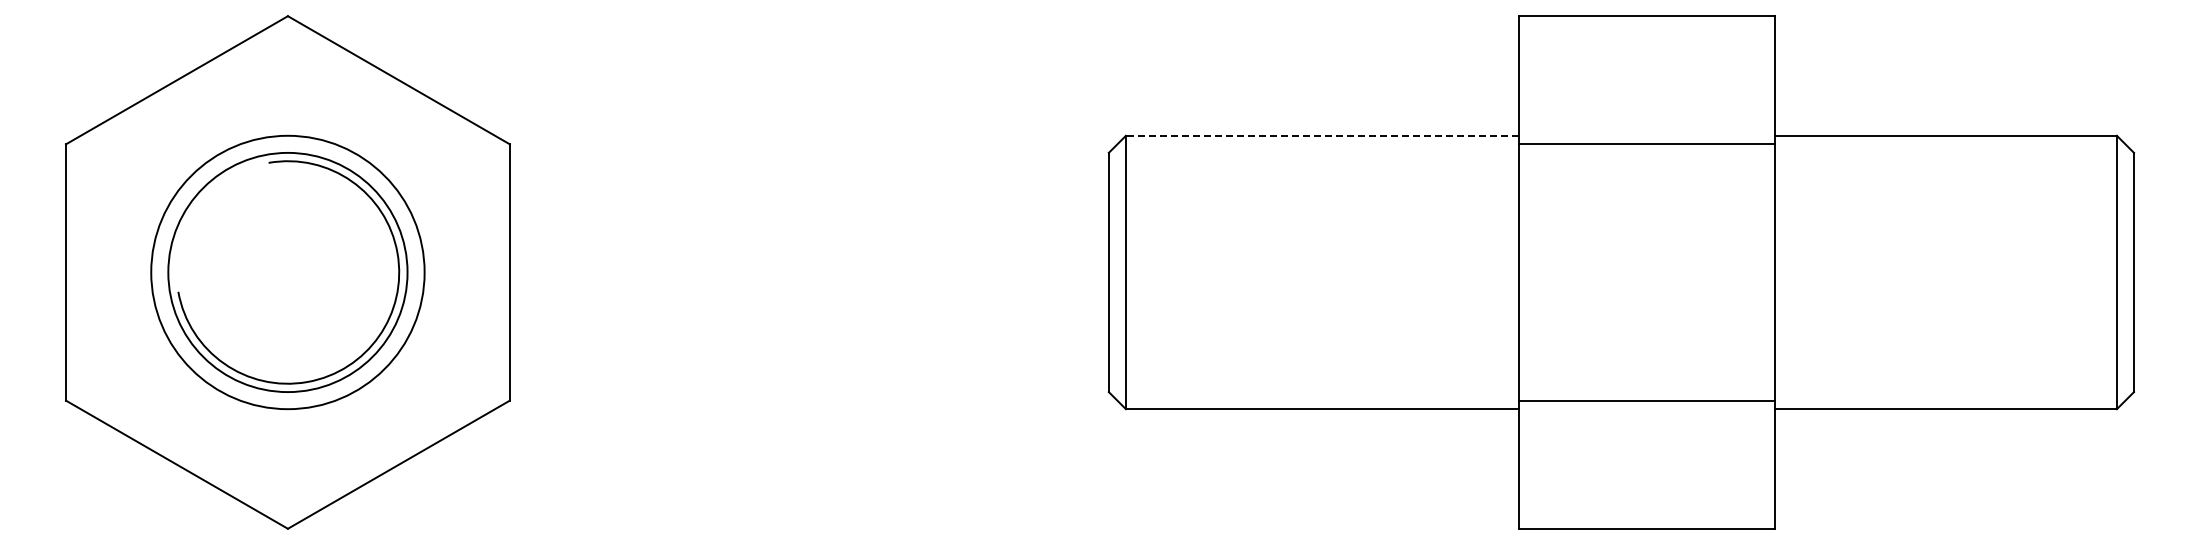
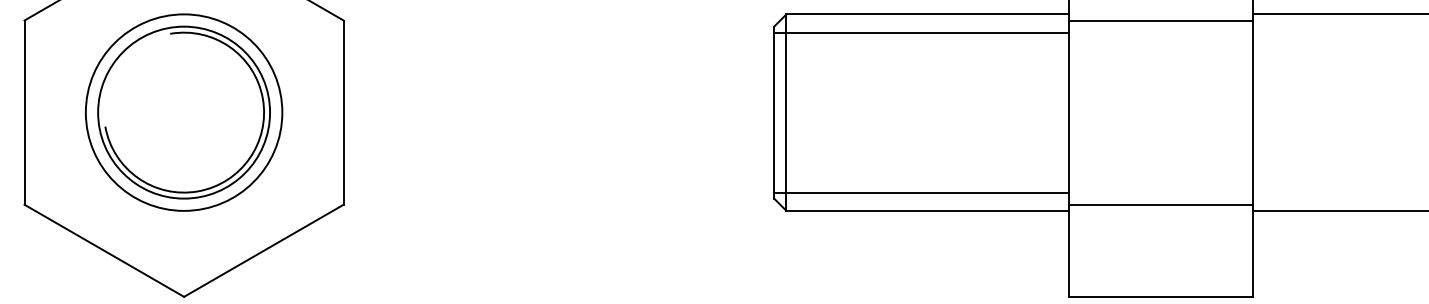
line: (1321, 135) -> (927, 14), dashed -> solid
line: (1313, 161) -> (921, 32), added
line: (1313, 383) -> (921, 192), added

